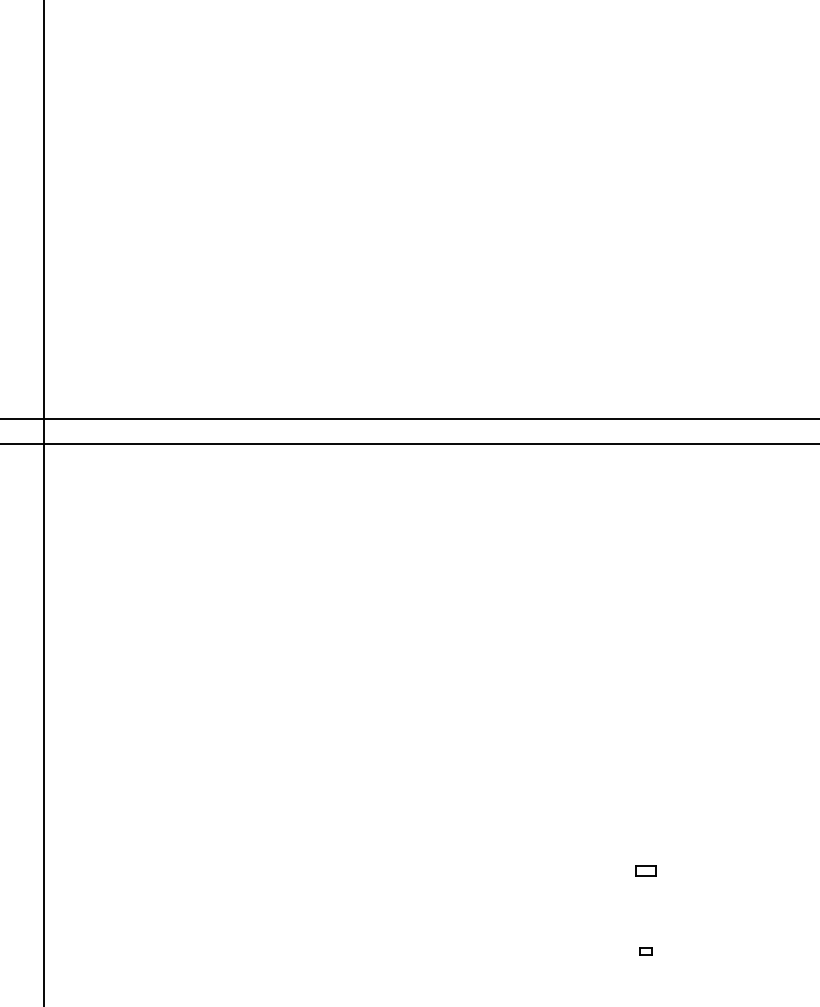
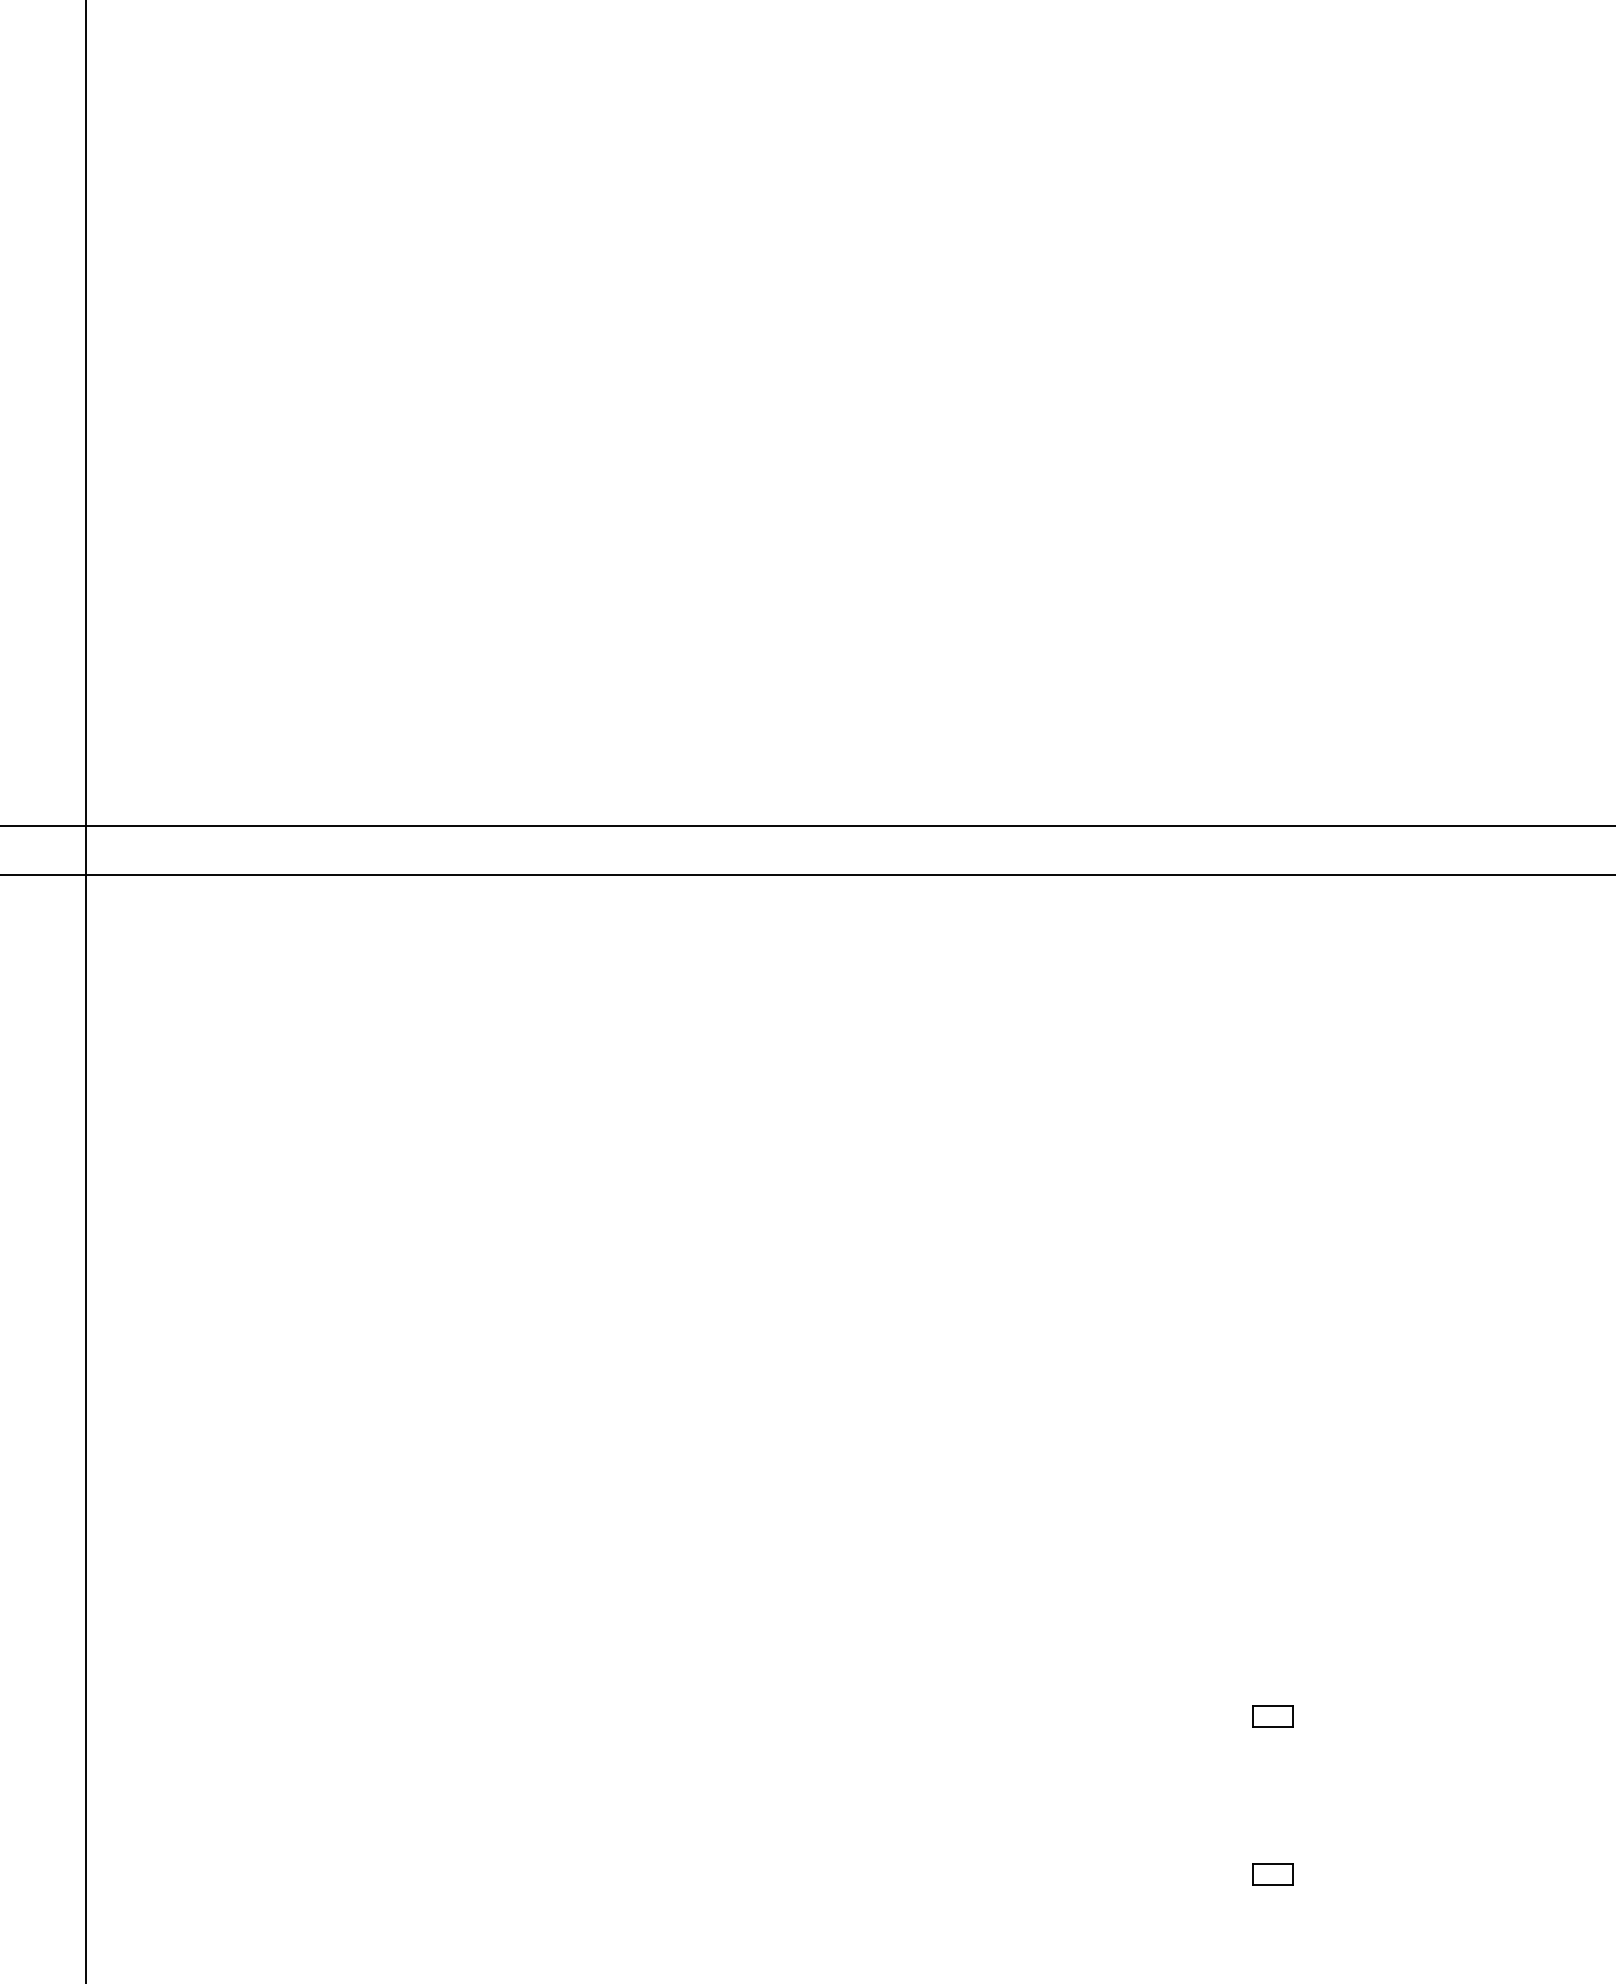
part: (645, 951) -> (1272, 1874), size x1.67

